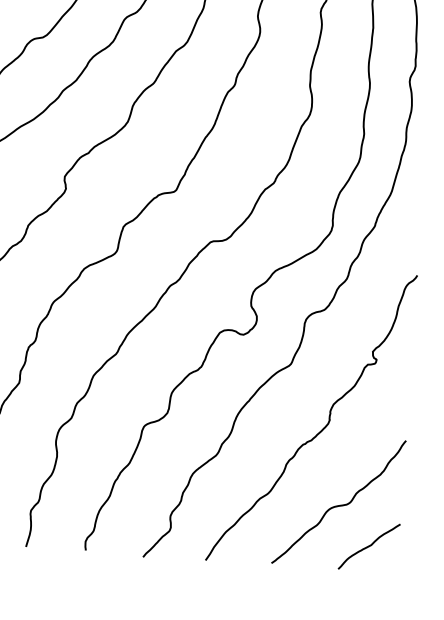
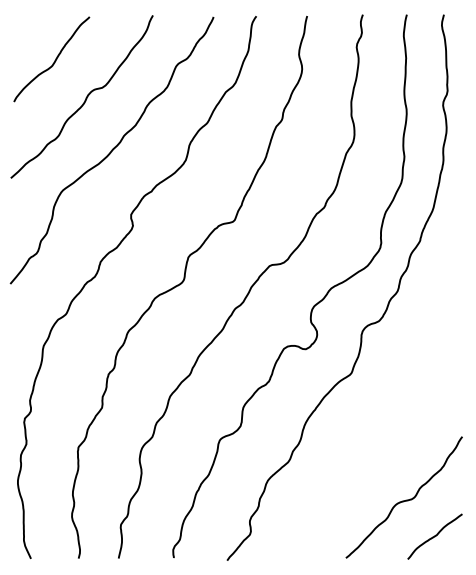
curve: (321, 429) -> (383, 431), removed

